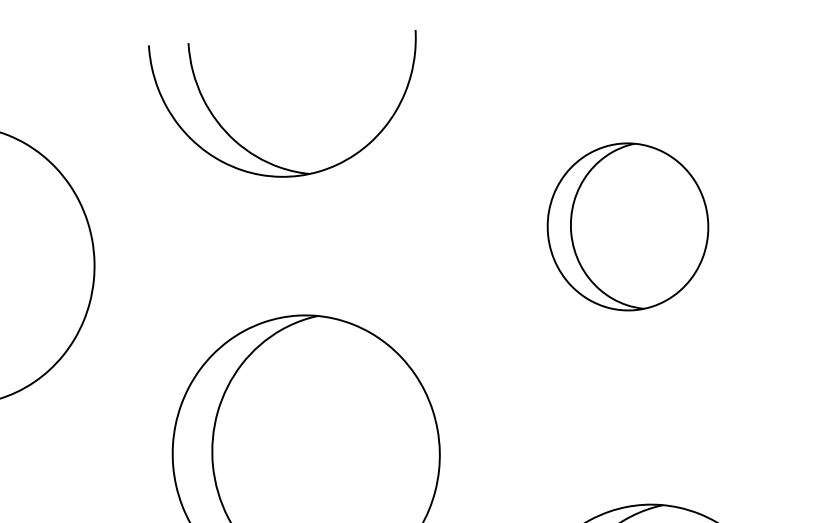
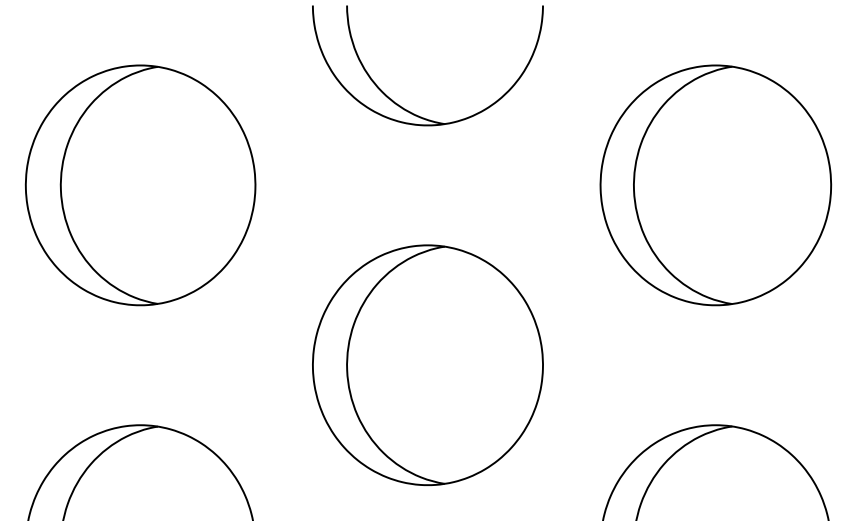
part: (627, 227) -> (715, 185), size x1.67

